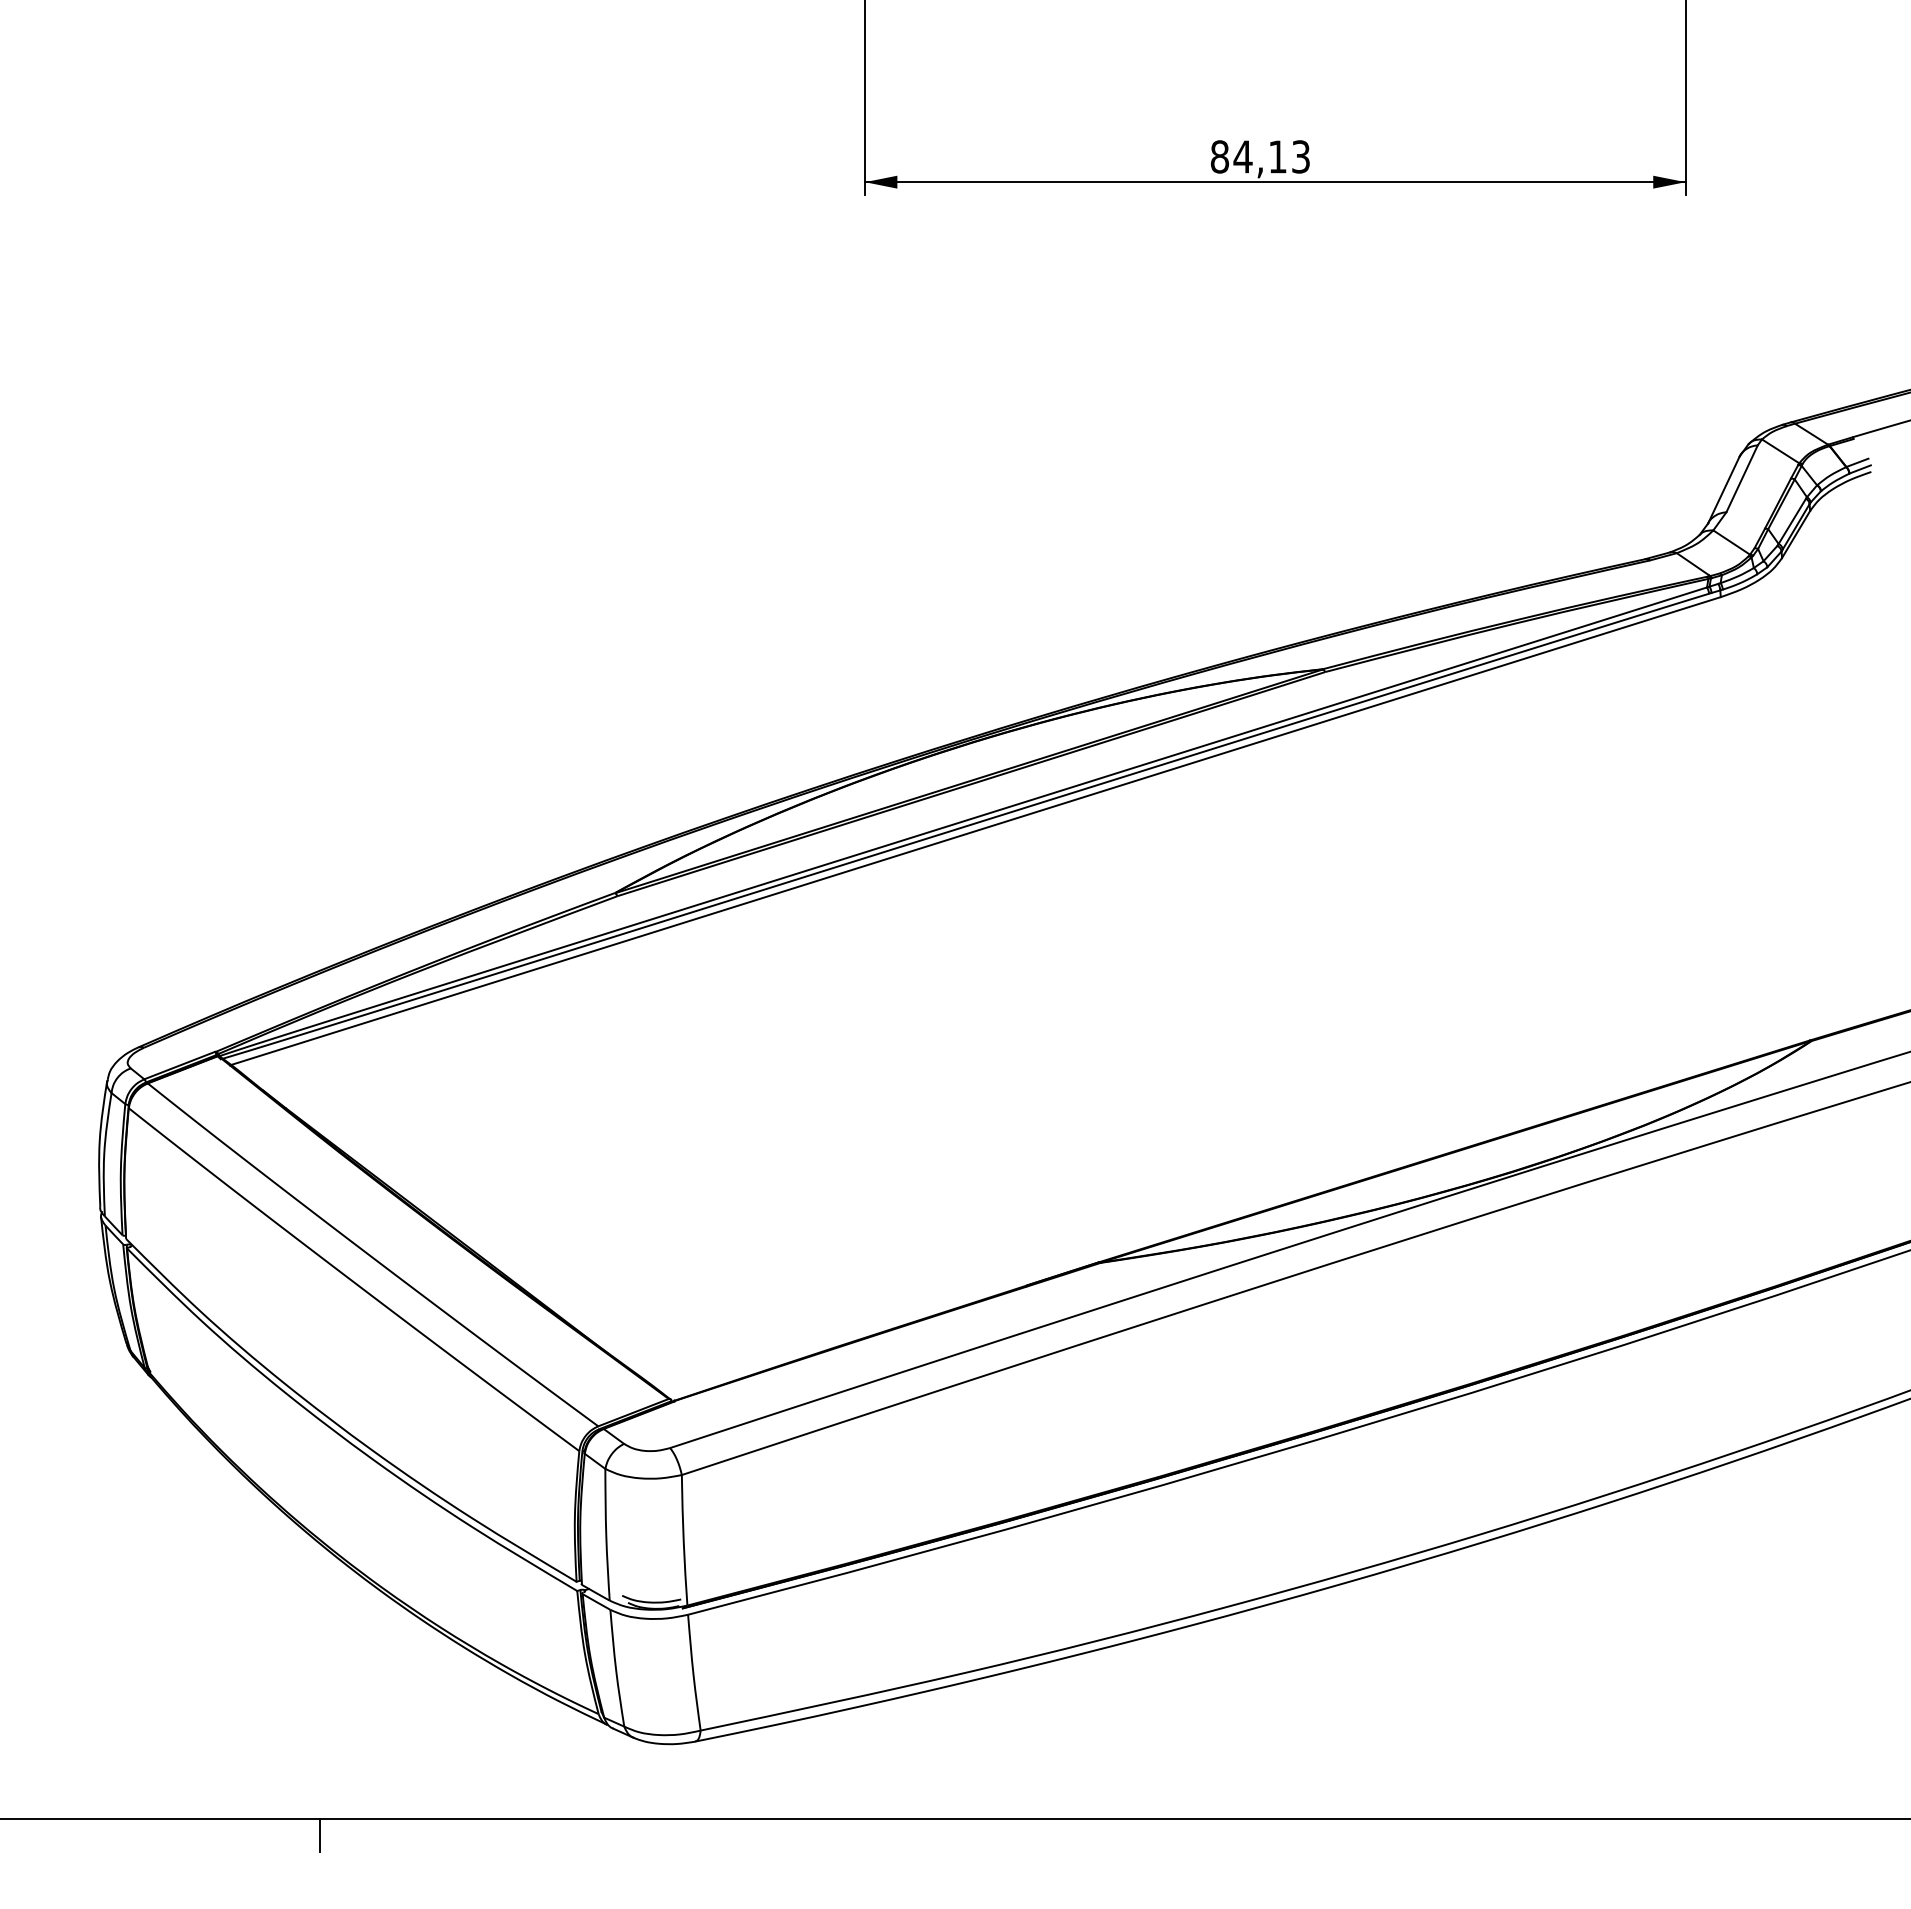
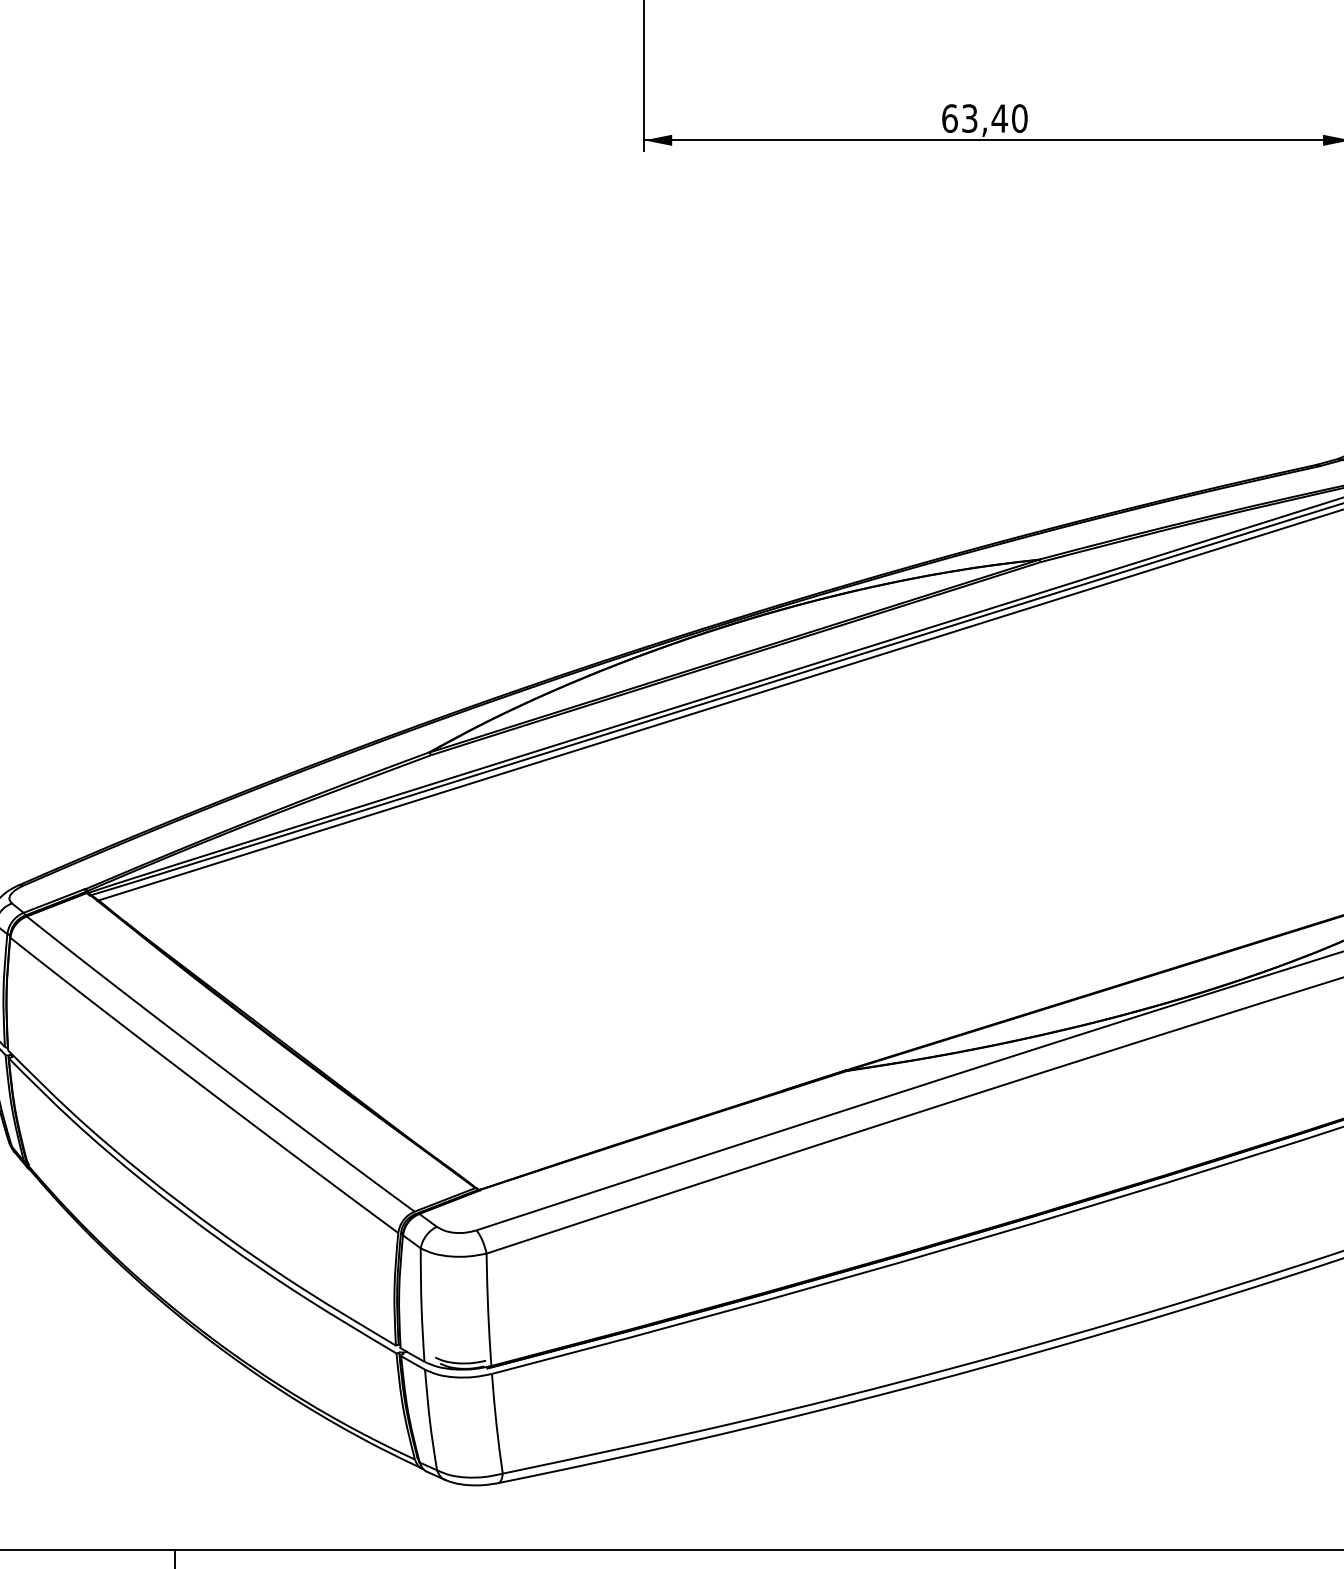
text: (1260, 156) -> (984, 118), 84,13 -> 63,40

